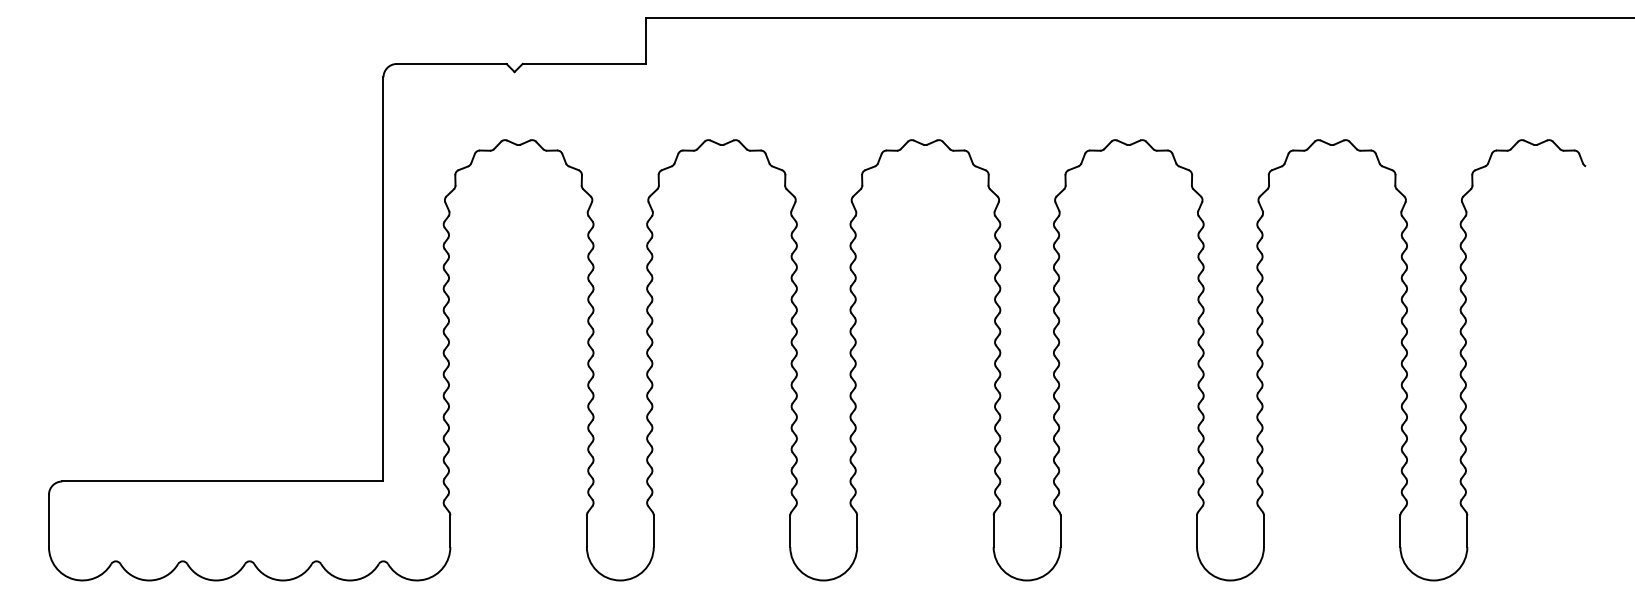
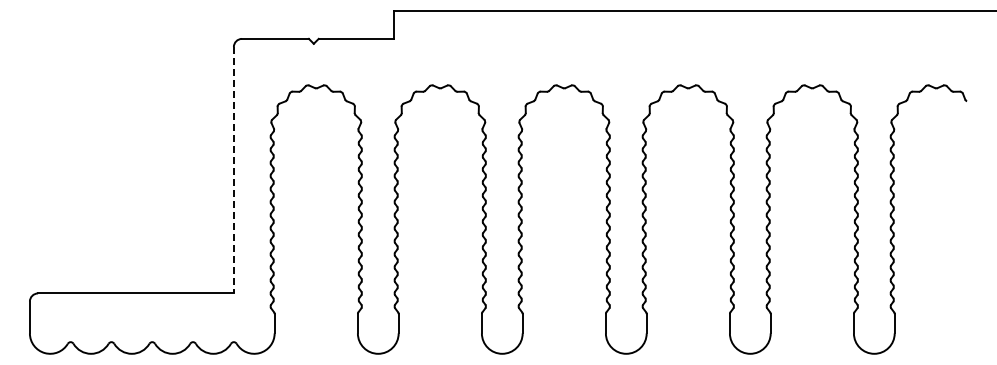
line: (382, 279) -> (233, 170), solid -> dashed

